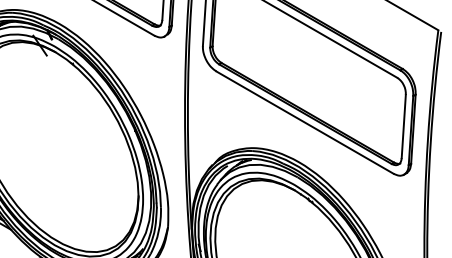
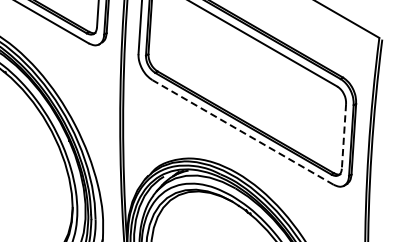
line: (304, 122) -> (242, 132), solid -> dashed
line: (403, 126) -> (343, 136), solid -> dashed

